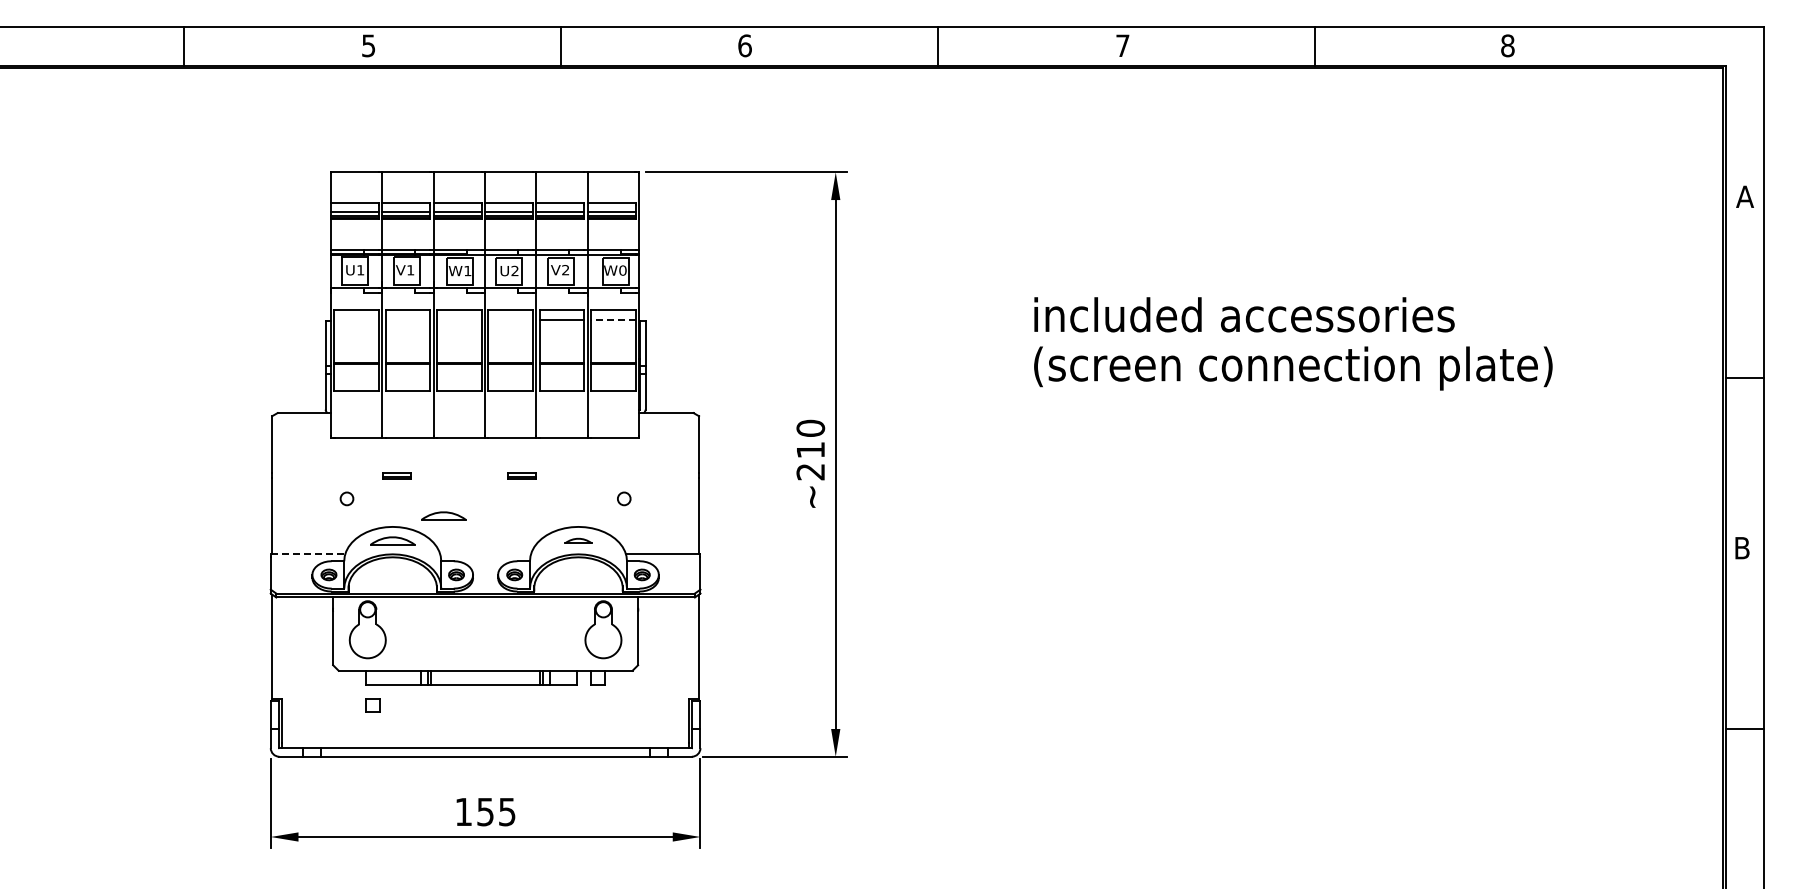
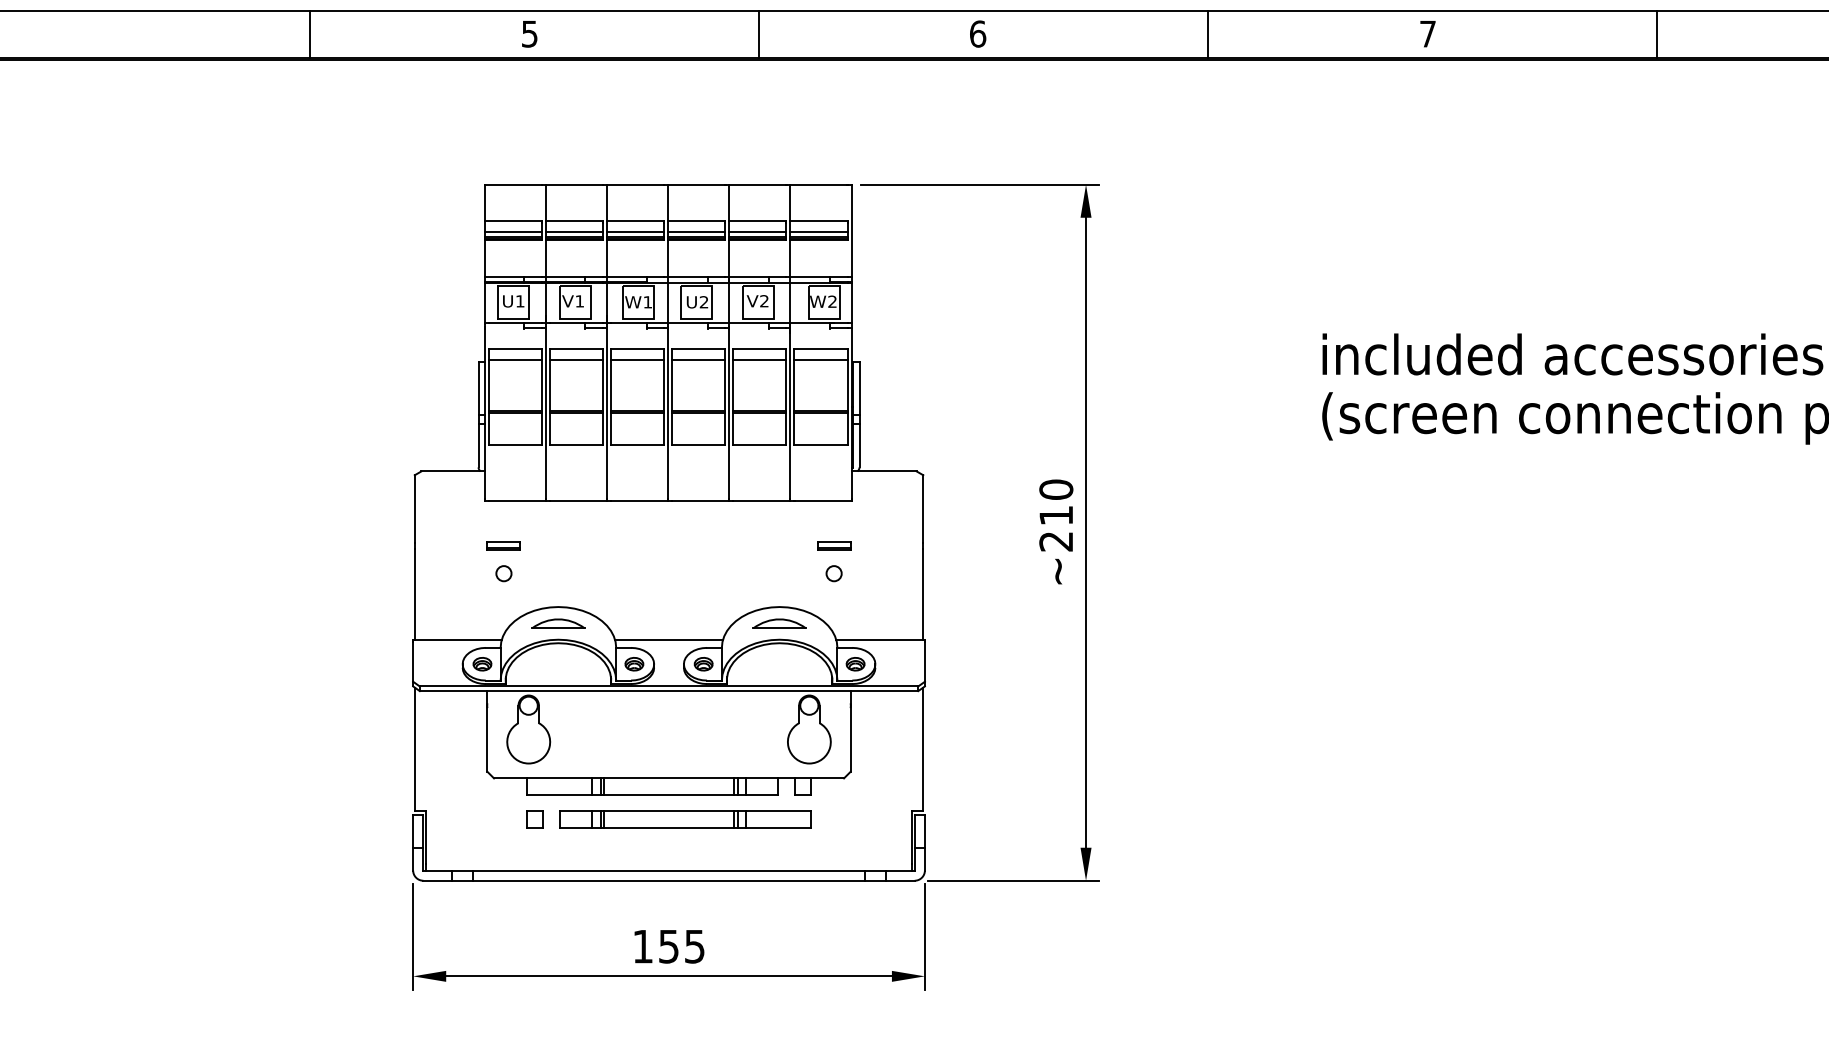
text: (622, 270) -> (832, 301), W0 -> W2
line: (356, 319) -> (515, 360), added
line: (407, 319) -> (575, 360), added
line: (459, 319) -> (637, 360), added
line: (510, 319) -> (698, 360), added
line: (612, 319) -> (820, 360), dashed -> solid
part: (396, 475) -> (503, 545), moved
part: (521, 475) -> (833, 545), moved
part: (443, 515) -> (618, 593), removed
part: (578, 540) -> (779, 623), size x1.67
line: (308, 554) -> (458, 639), dashed -> solid
line: (485, 554) -> (668, 639), added
part: (499, 705) -> (685, 819), added

